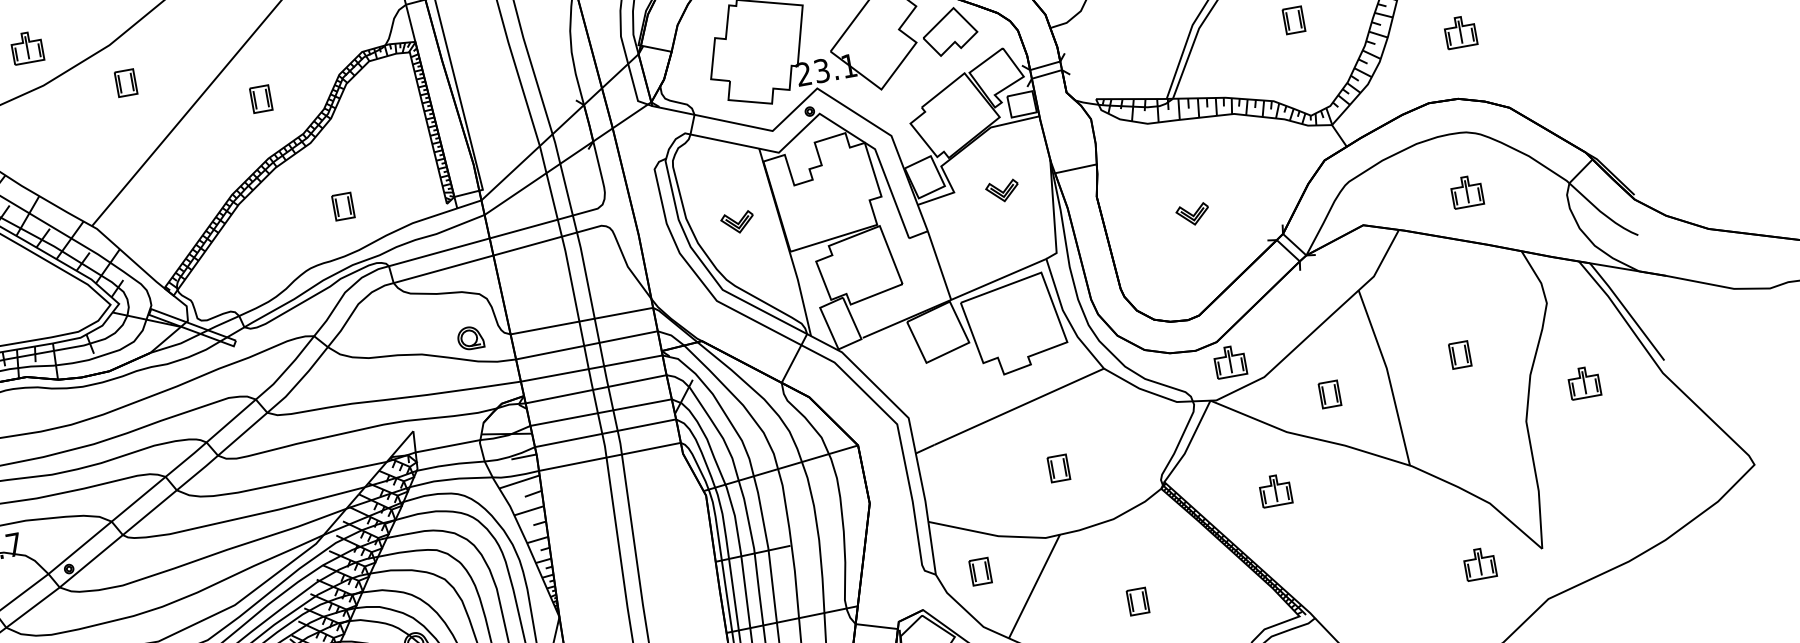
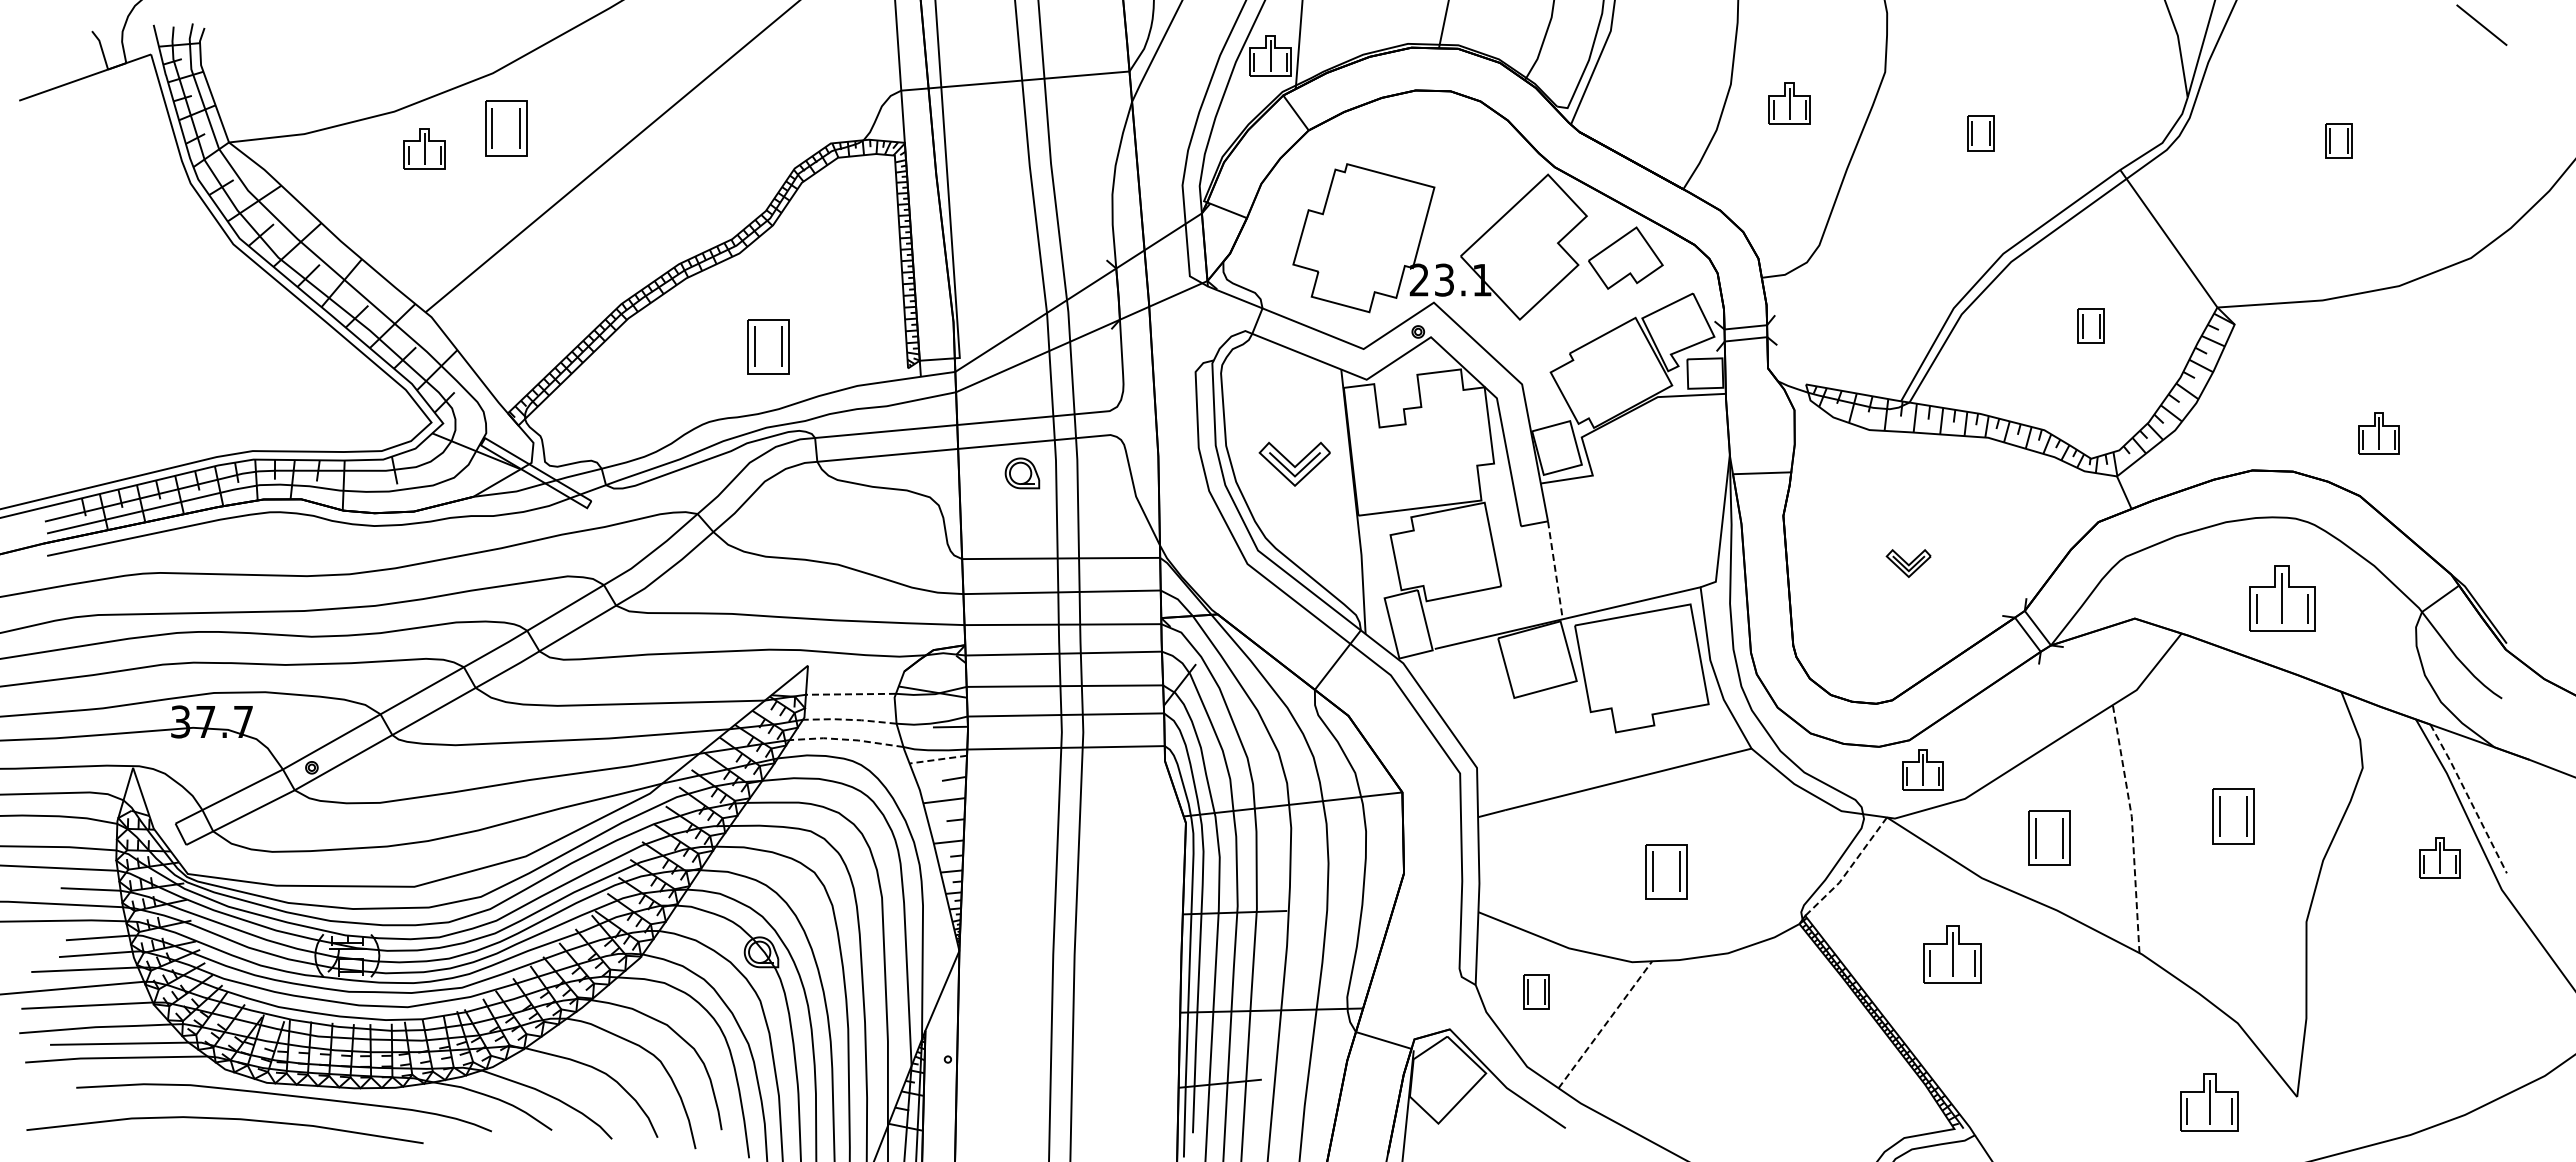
part: (1459, 32) -> (2378, 433), moved
part: (27, 47) -> (424, 148), moved
part: (125, 82) -> (505, 127), size x1.6
part: (261, 99) -> (683, 182), removed
part: (1002, 191) -> (1658, 485), removed
part: (1467, 191) -> (2282, 598), size x1.6
part: (342, 206) -> (767, 346), size x1.6
part: (737, 222) -> (1294, 463), size x1.6
line: (939, 265) -> (1555, 570), solid -> dashed
line: (1627, 311) -> (2469, 798), solid -> dashed
part: (470, 338) -> (1022, 473), moved
part: (1460, 355) -> (2233, 816), size x1.6
line: (1388, 376) -> (2132, 827), solid -> dashed
part: (1584, 382) -> (2439, 857), moved
part: (1329, 394) -> (2048, 837), size x1.6
line: (1189, 443) -> (1848, 869), solid -> dashed
line: (447, 446) -> (850, 694), solid -> dashed
line: (450, 464) -> (849, 719), solid -> dashed
part: (1058, 468) -> (1666, 871), size x1.6
line: (450, 479) -> (846, 739), solid -> dashed
line: (519, 481) -> (938, 759), solid -> dashed
part: (1275, 490) -> (1952, 953), size x1.4
part: (1479, 563) -> (2209, 1101), size x1.4
line: (1034, 586) -> (1605, 1024), solid -> dashed
part: (1137, 601) -> (1740, 1069), removed

